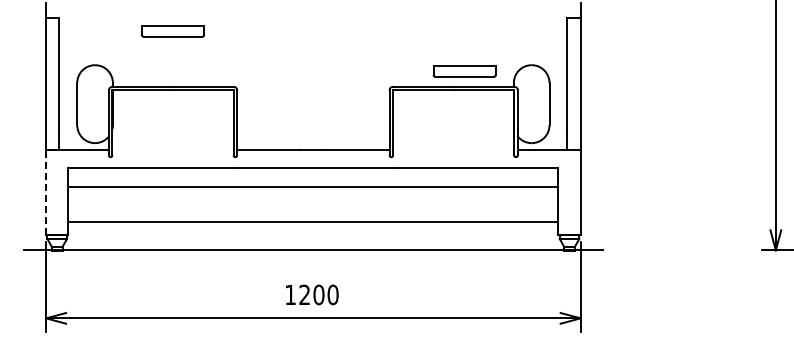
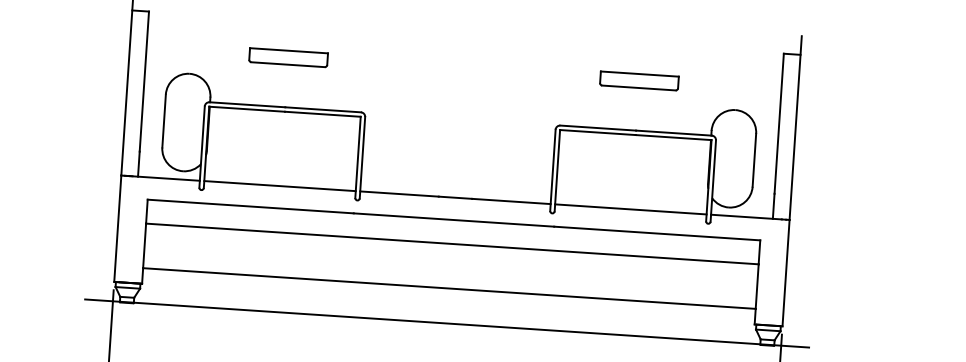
part: (173, 31) -> (289, 58), moved
part: (464, 71) -> (639, 81), moved
line: (172, 149) -> (279, 185), added
line: (453, 149) -> (630, 208), added
line: (46, 192) -> (118, 228), dashed -> solid

